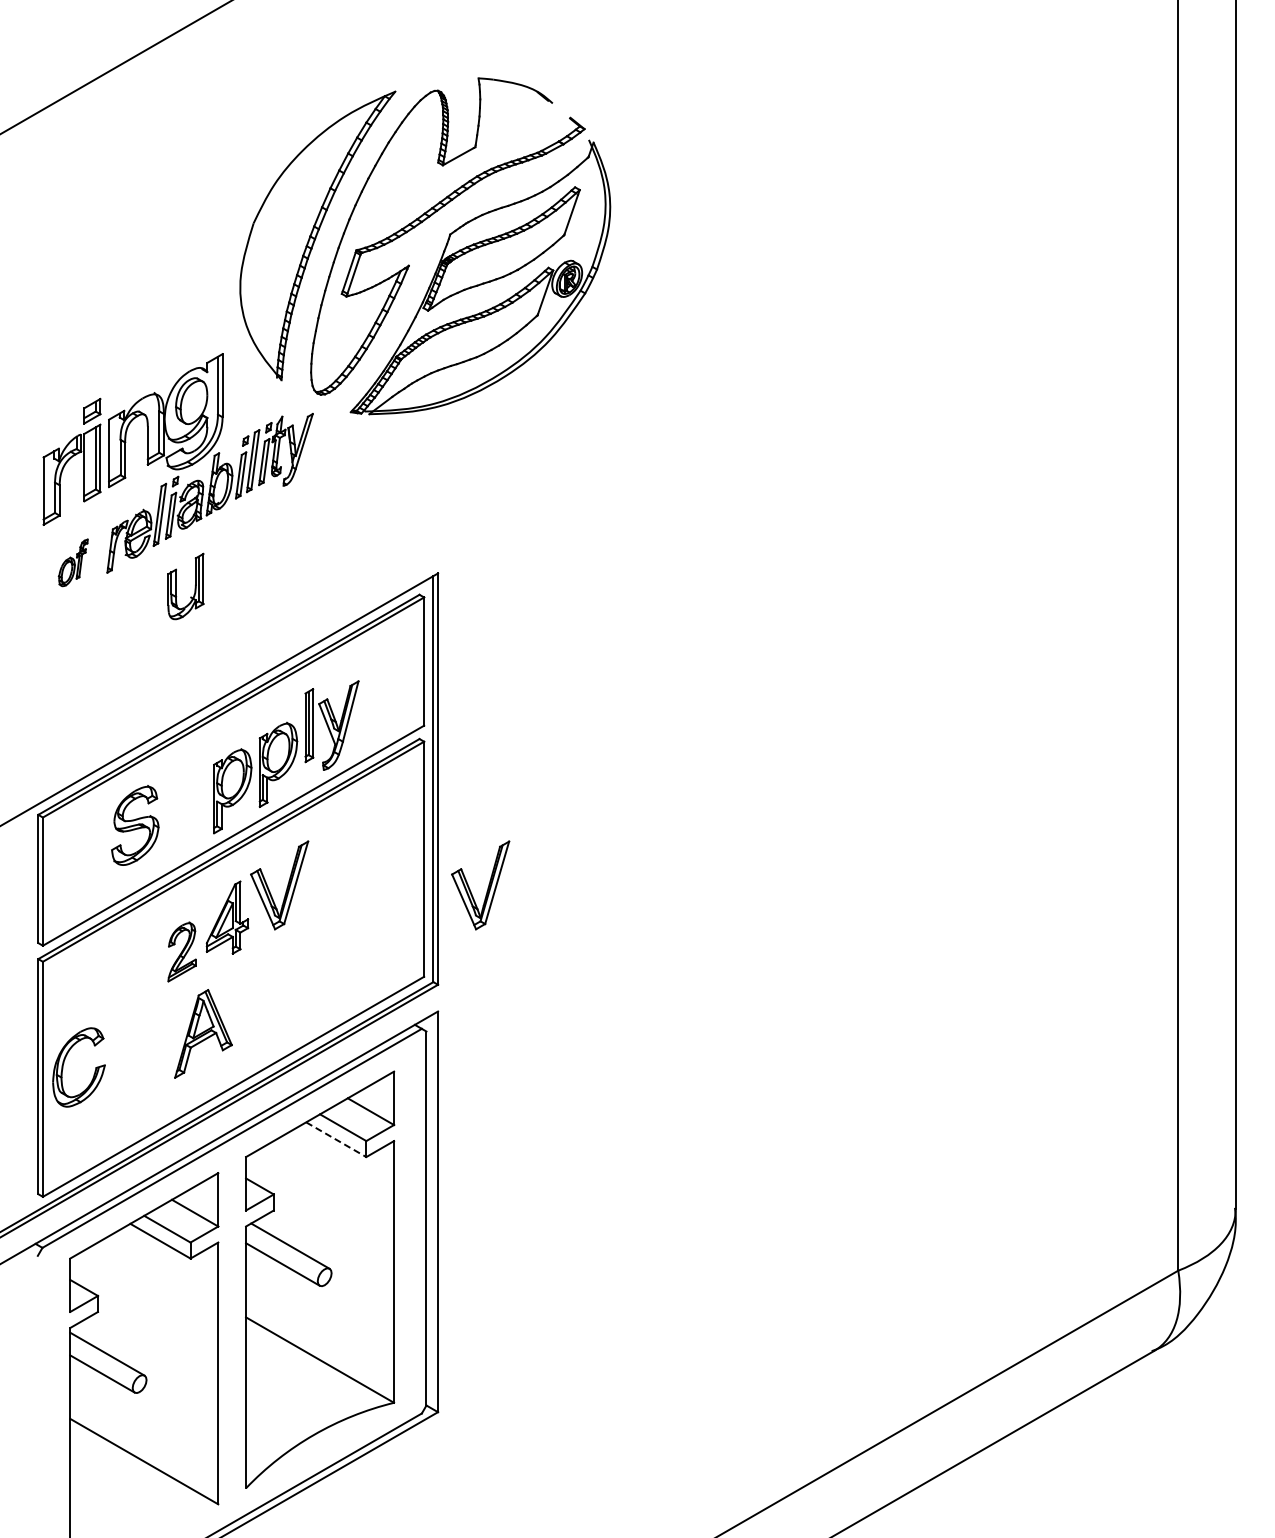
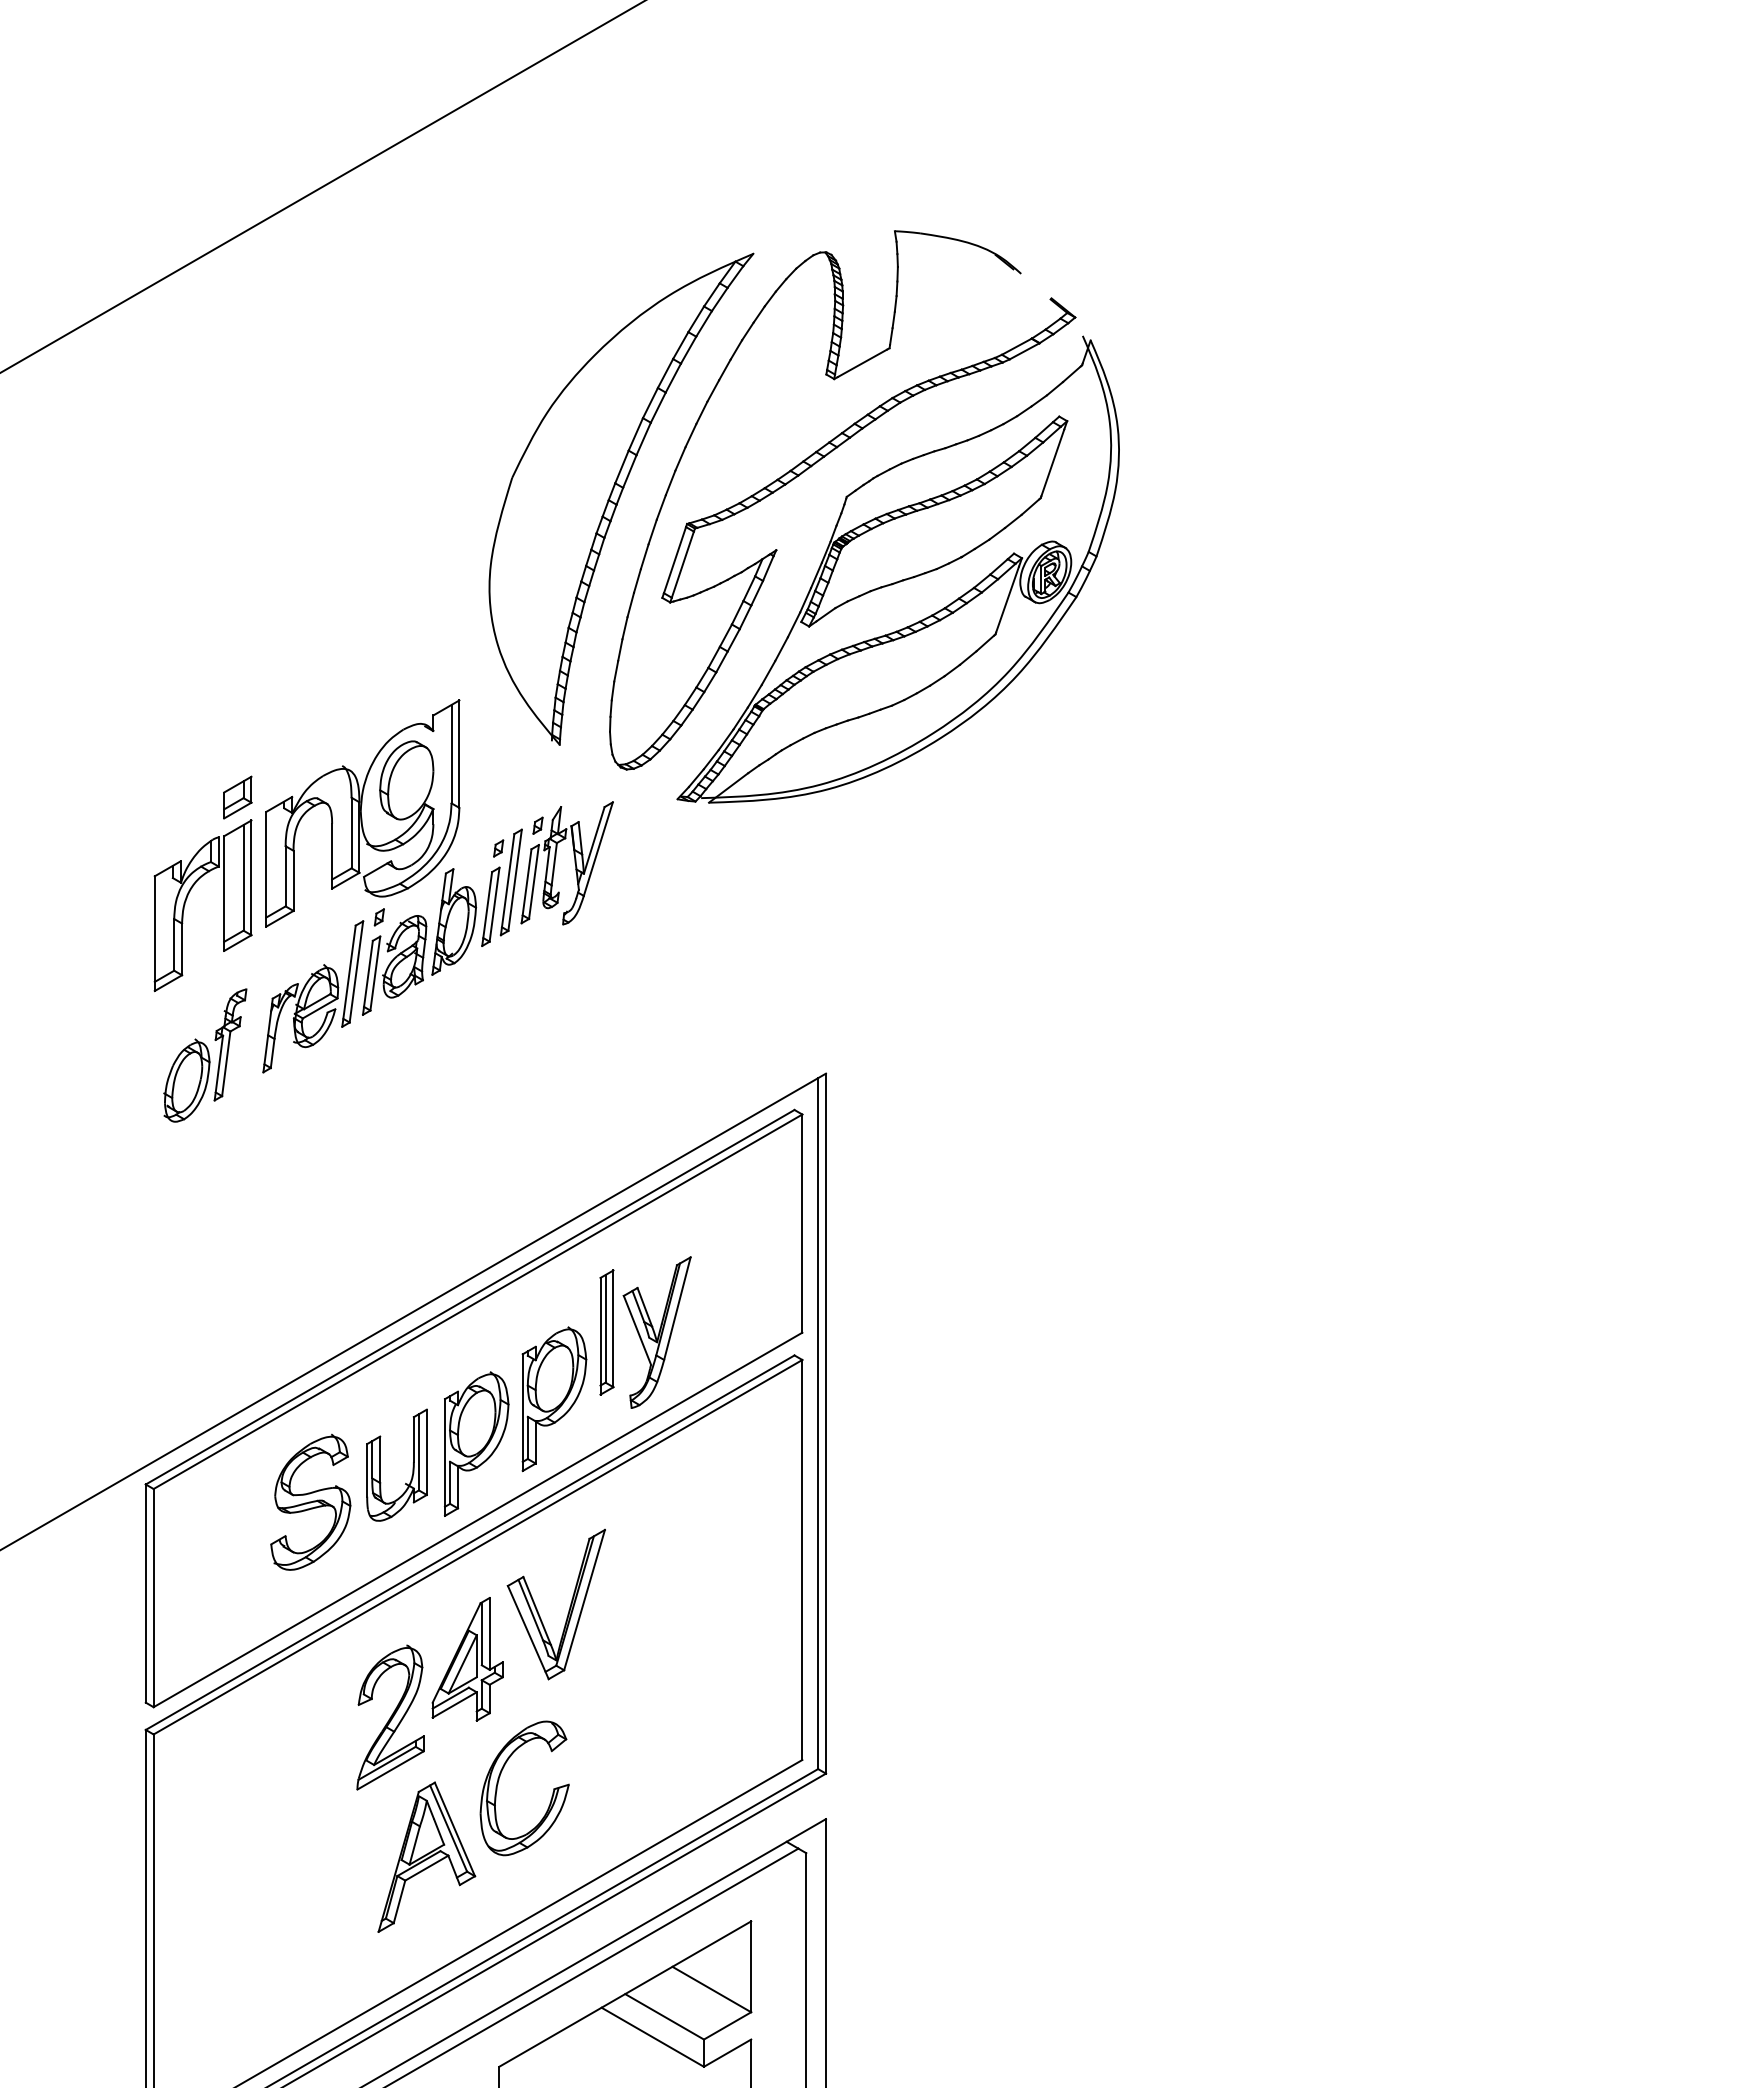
part: (73, 562) -> (205, 1055), size x1.67
part: (176, 586) -> (380, 1465), moved
part: (487, 887) -> (910, 1608), removed
part: (181, 951) -> (389, 1716), size x1.43
part: (64, 1063) -> (500, 1781), moved
line: (336, 1139) -> (653, 2036), dashed -> solid

